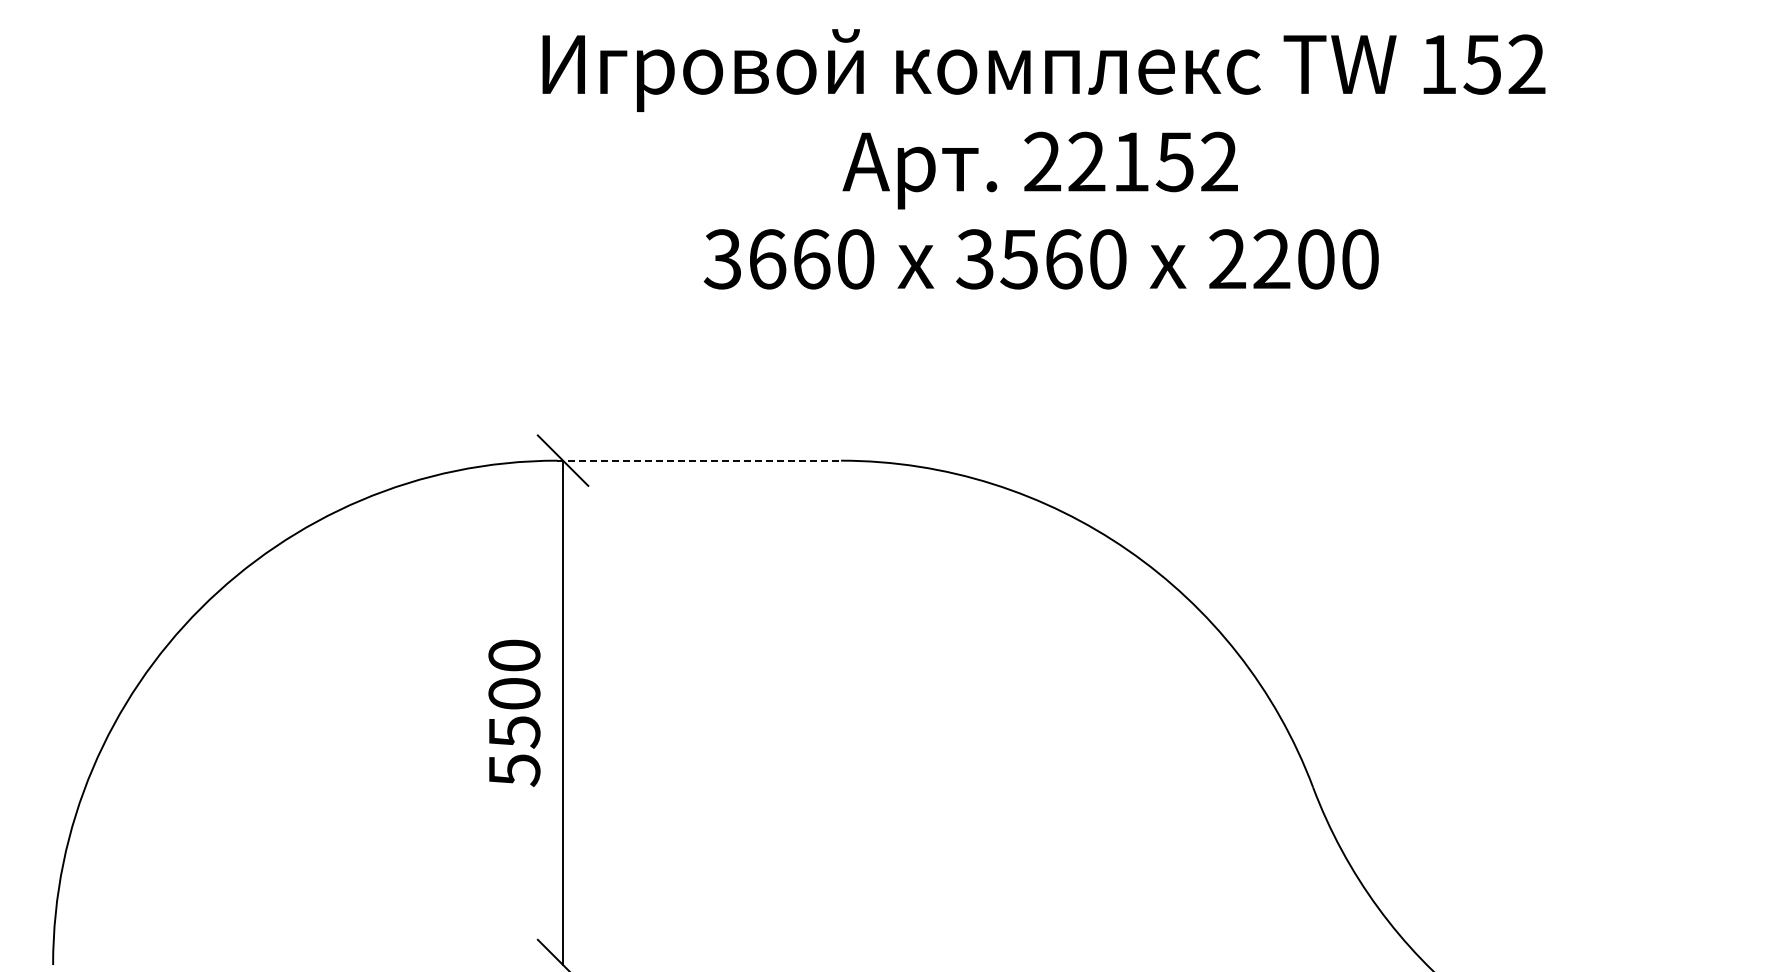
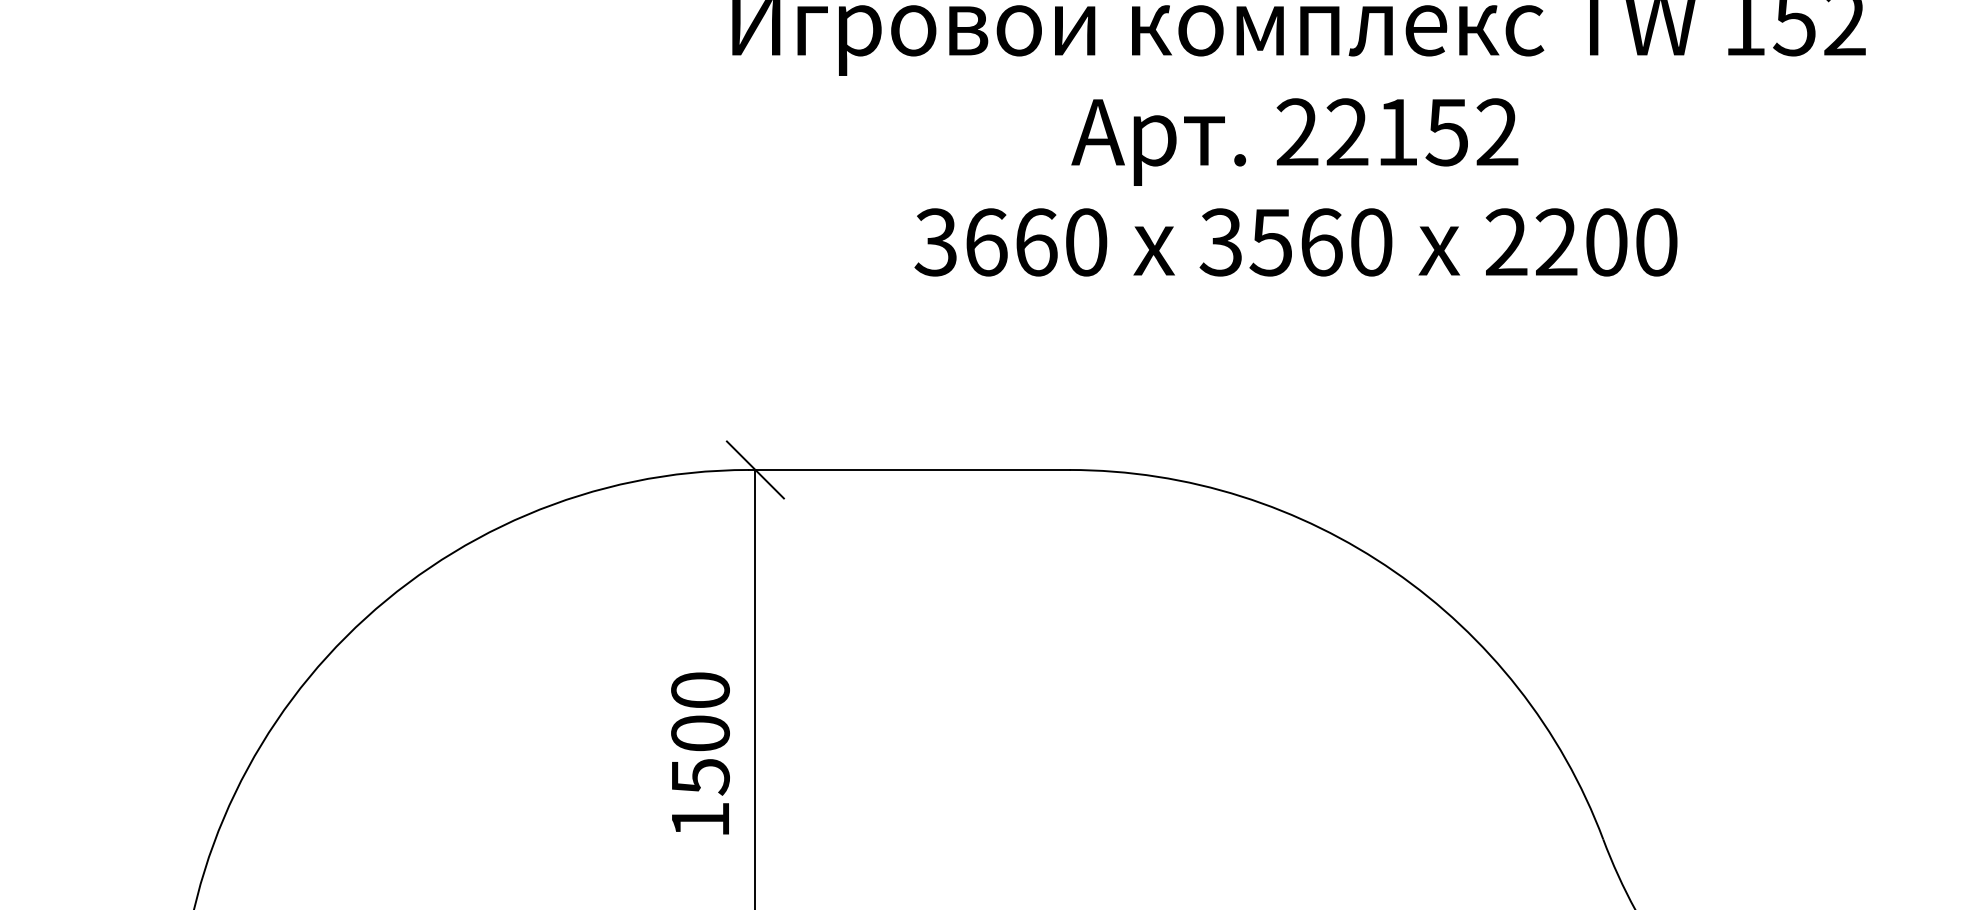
line: (699, 460) -> (909, 469), dashed -> solid
text: (514, 770) -> (700, 820), 5500 -> 1500

